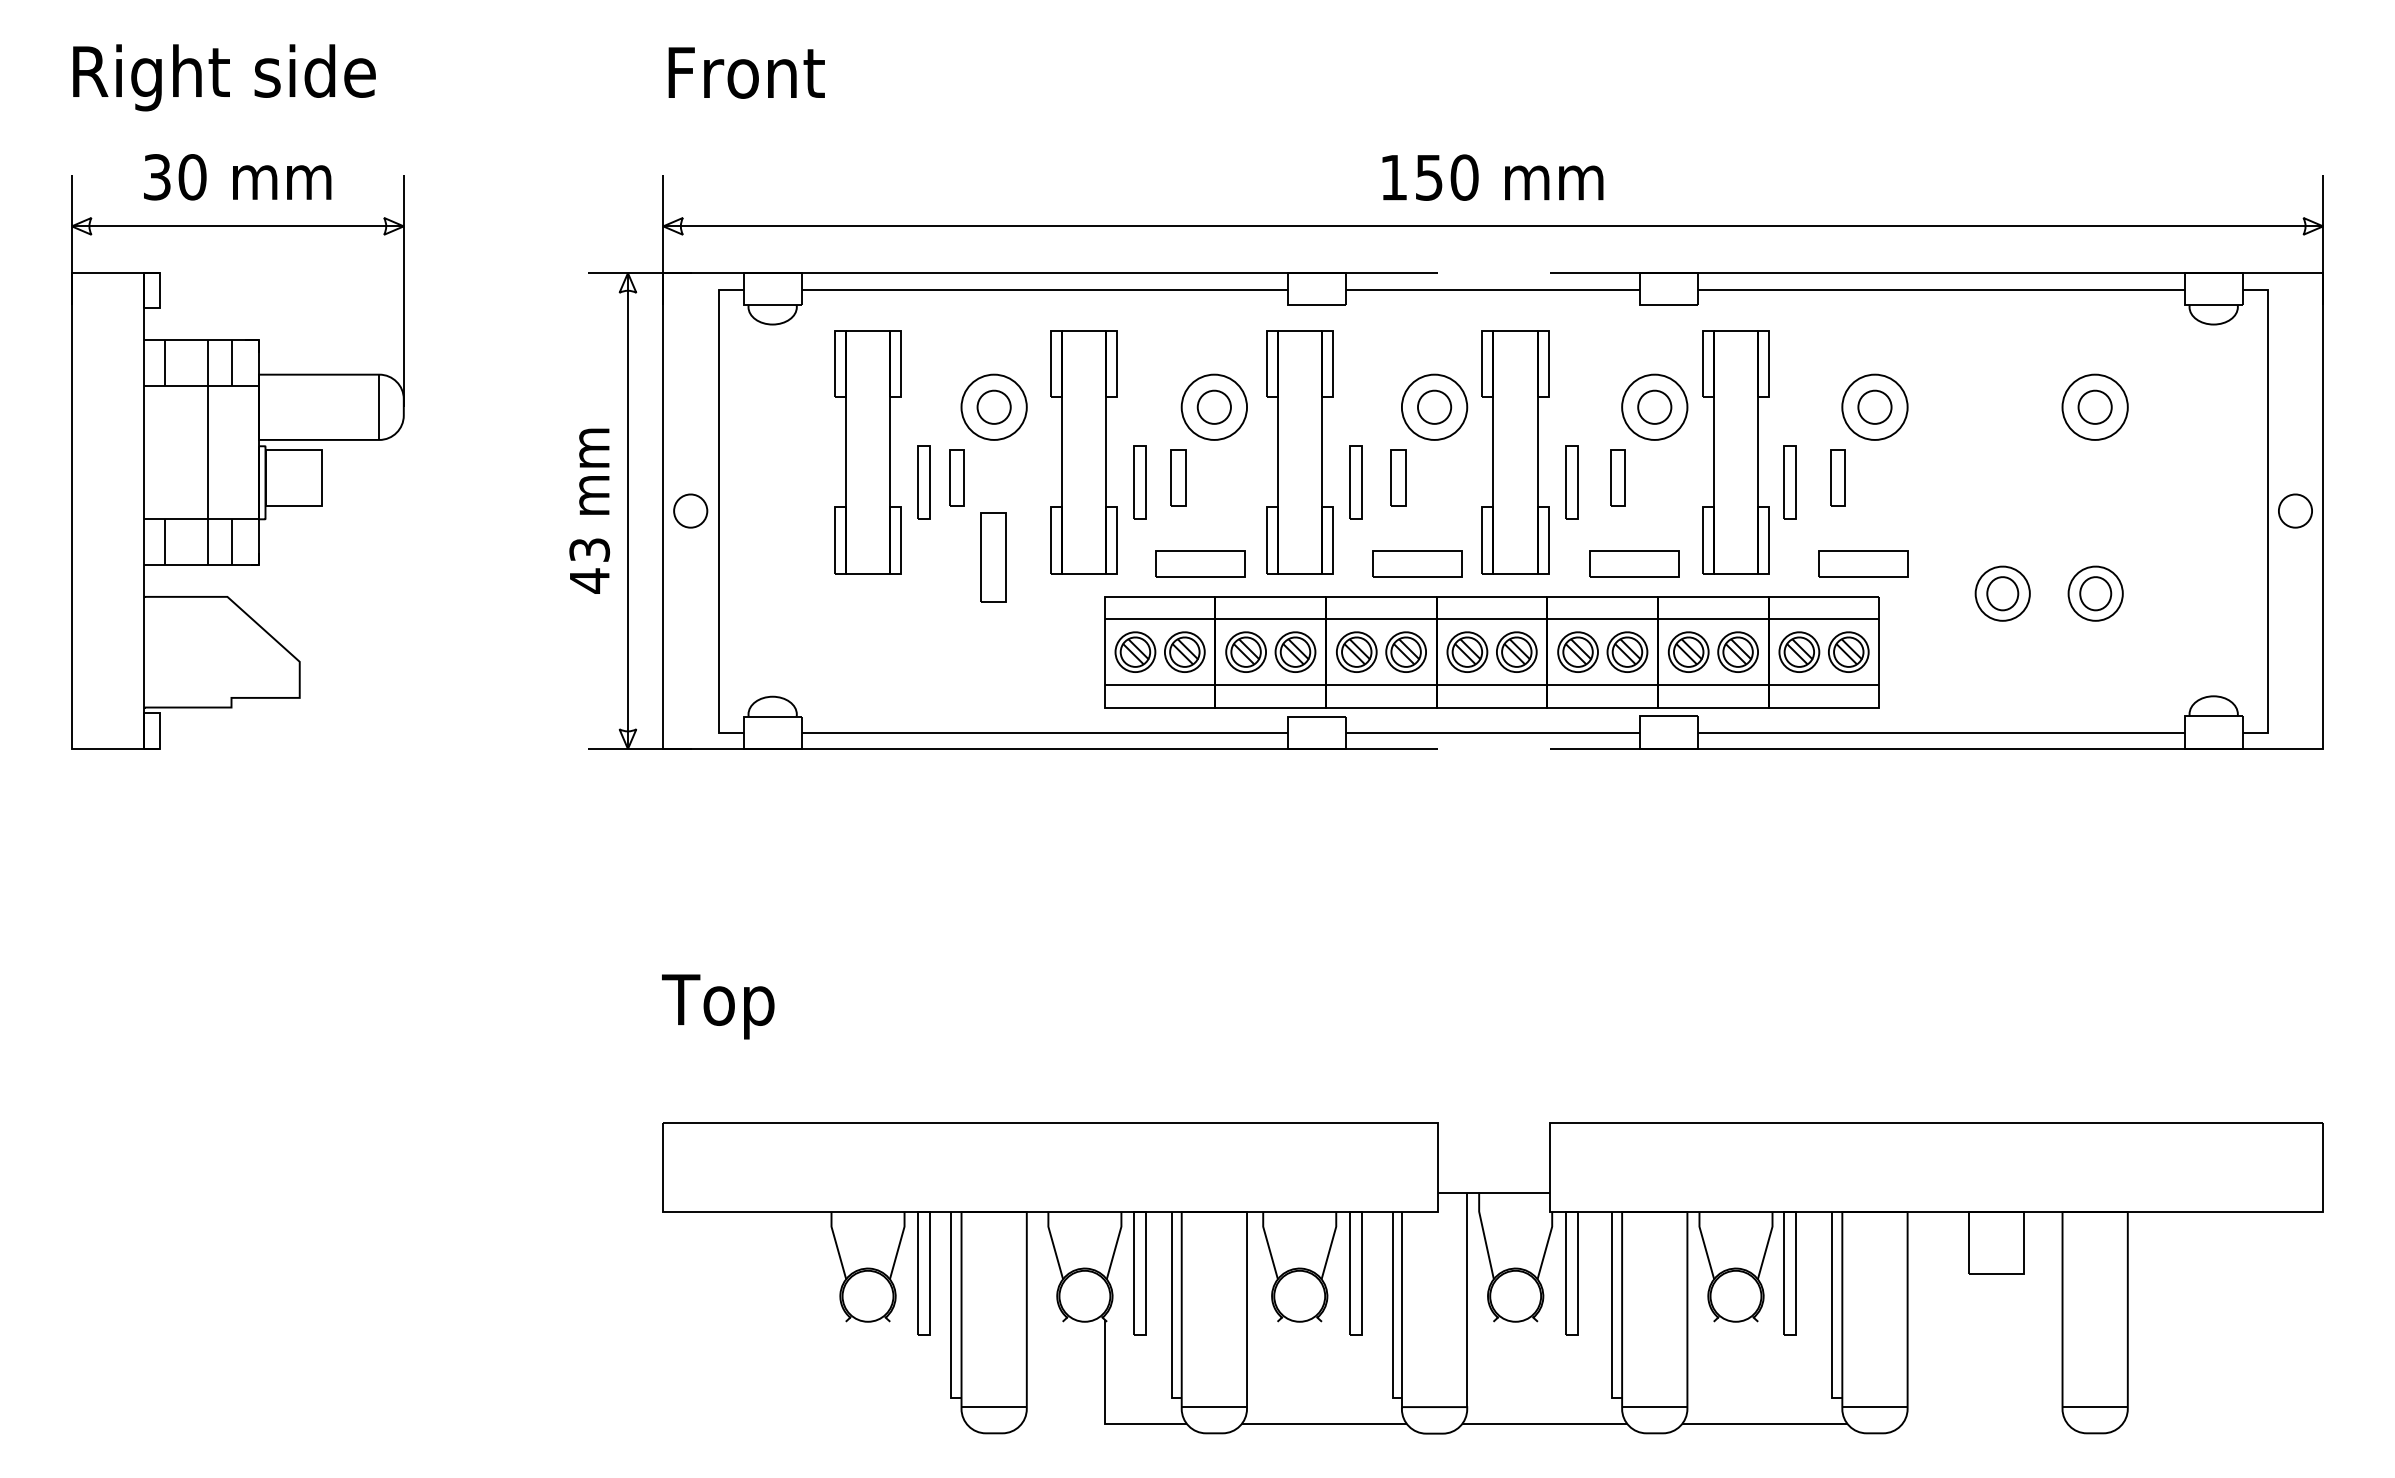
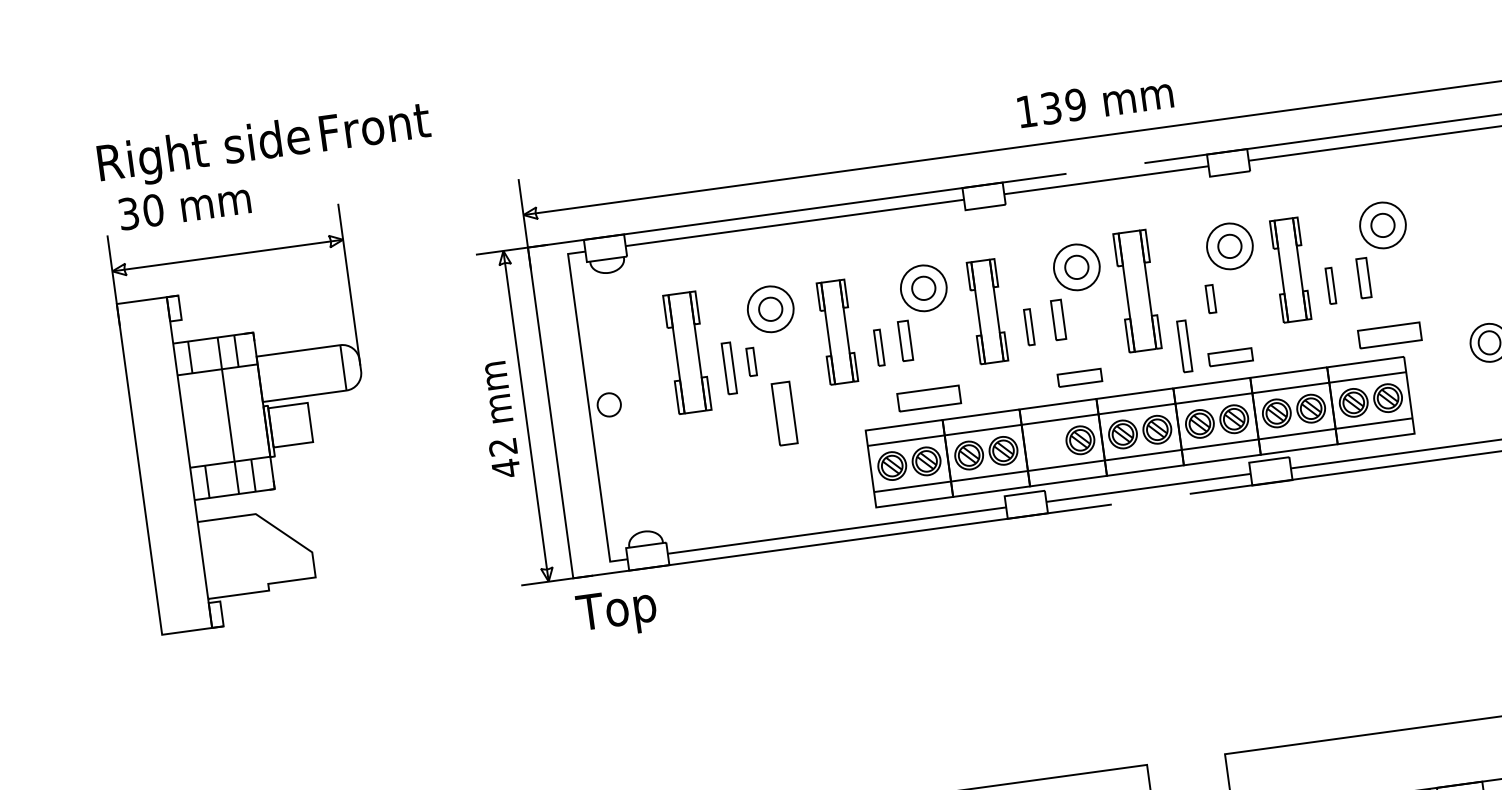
text: (746, 72) -> (374, 126), moved
text: (237, 177) -> (184, 206), moved
text: (1447, 177) -> (1063, 106), 150 -> 139
part: (867, 452) -> (686, 352), size x0.7
part: (1083, 452) -> (837, 332), size x0.6
part: (1299, 452) -> (987, 311), size x0.6
part: (1515, 452) -> (1137, 291), size x0.7
part: (1735, 452) -> (1290, 270), size x0.6
part: (956, 477) -> (751, 361), size x0.7
part: (1617, 477) -> (1210, 298), size x0.7
part: (1139, 482) -> (878, 347), size x0.7
part: (1355, 482) -> (1029, 327), size x0.7
part: (1571, 482) -> (1184, 346), moved
part: (1789, 482) -> (1330, 285), size x0.7
part: (690, 510) -> (609, 404), moved
text: (589, 549) -> (502, 446), 43 -> 42
part: (1417, 563) -> (1079, 377), size x0.7
part: (1634, 563) -> (1230, 356), size x0.7
part: (1356, 651) -> (1045, 444), removed
text: (718, 1006) -> (617, 613), moved

